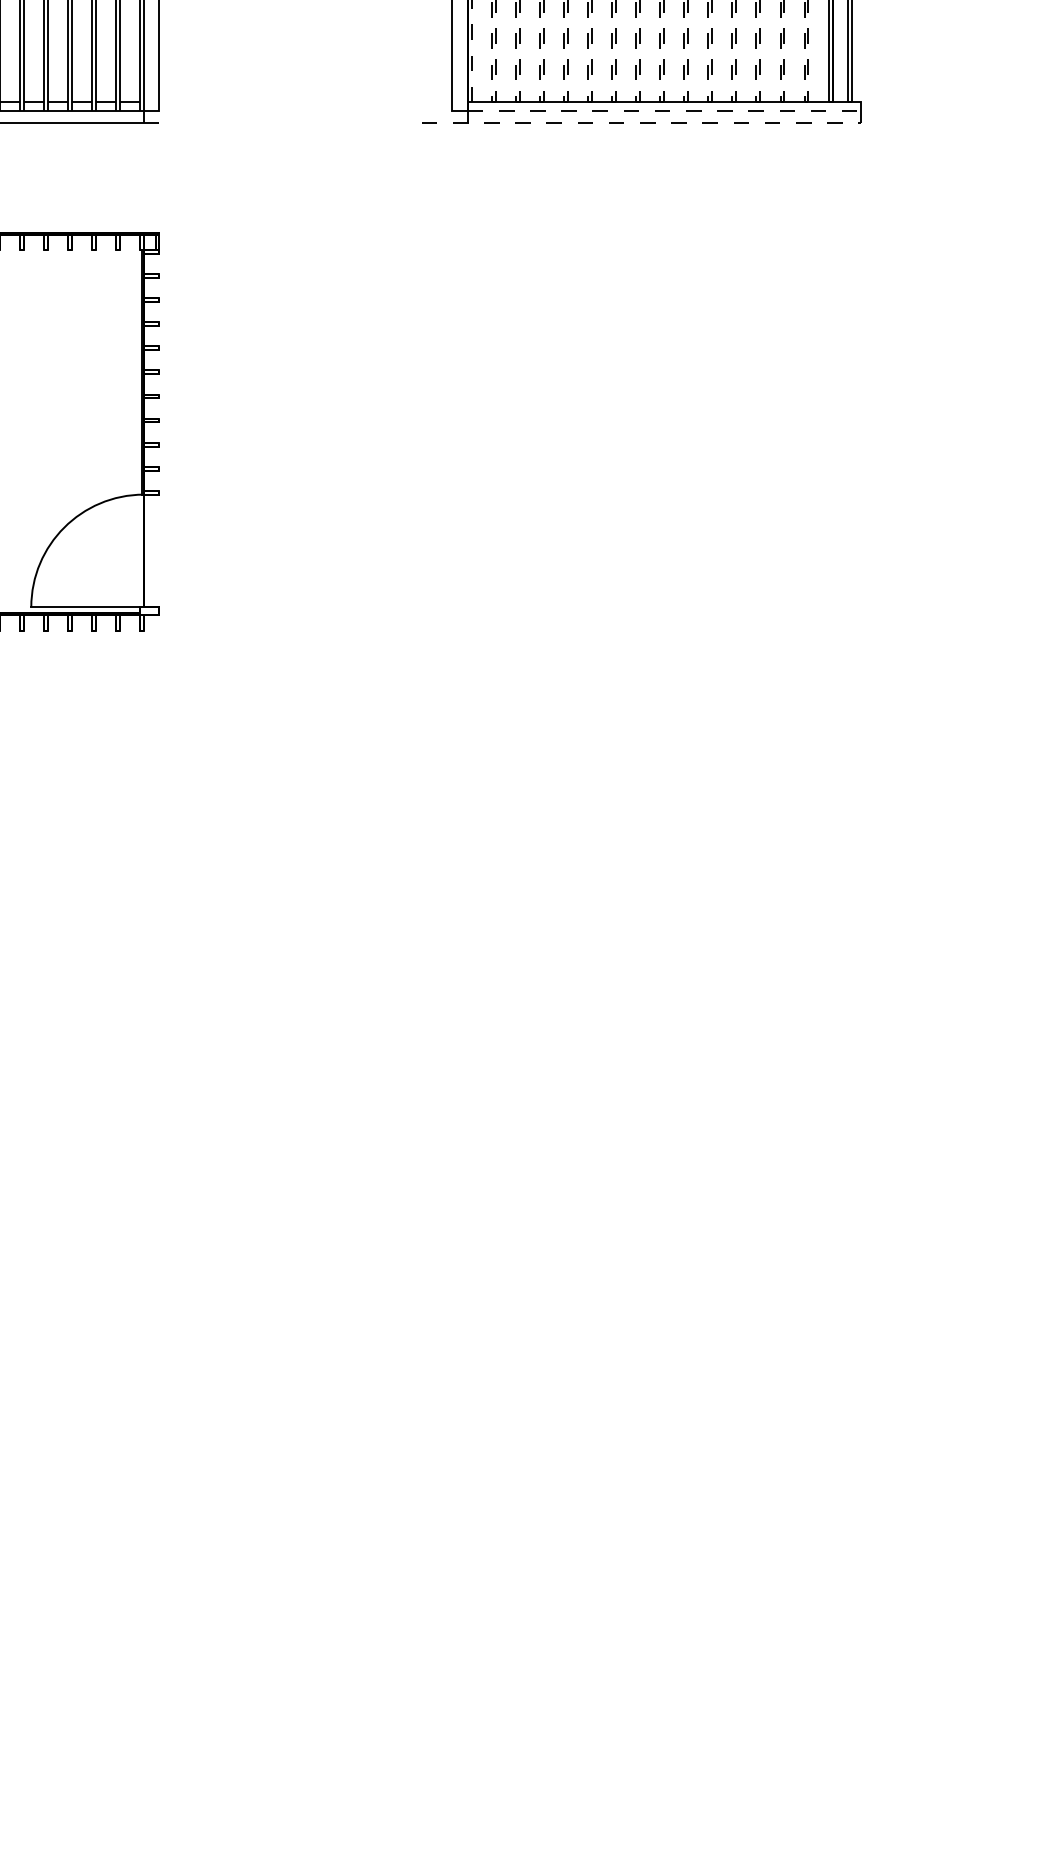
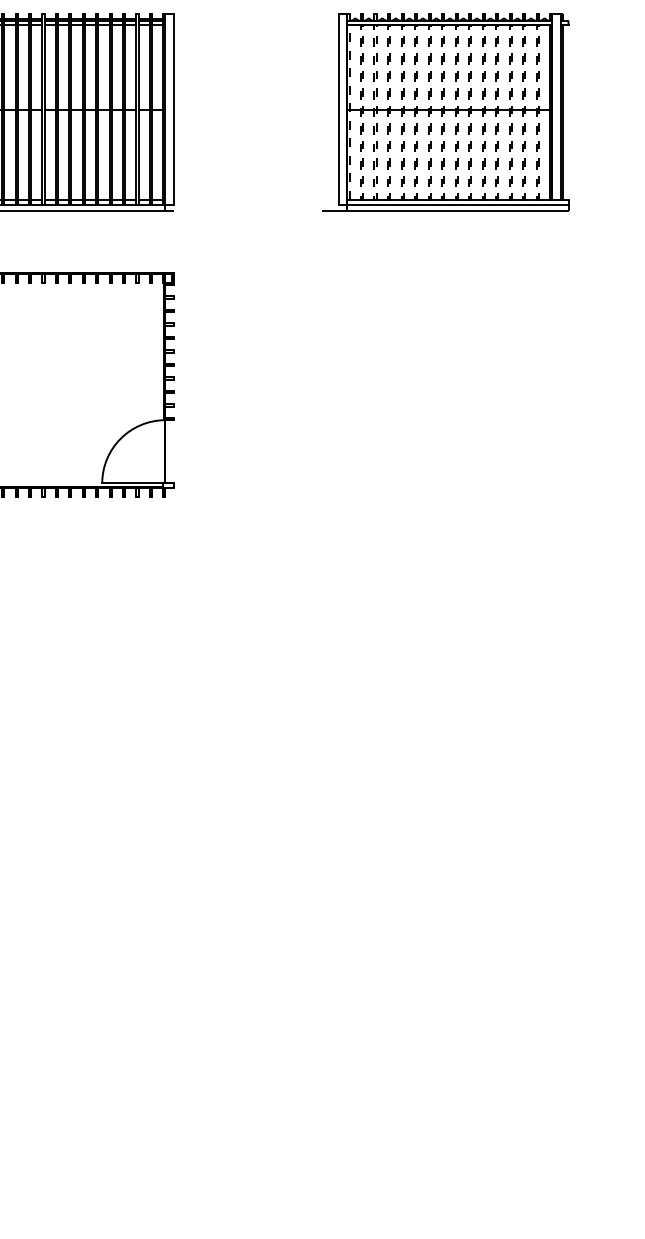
line: (663, 110) -> (457, 204), dashed -> solid
line: (642, 123) -> (445, 211), dashed -> solid

